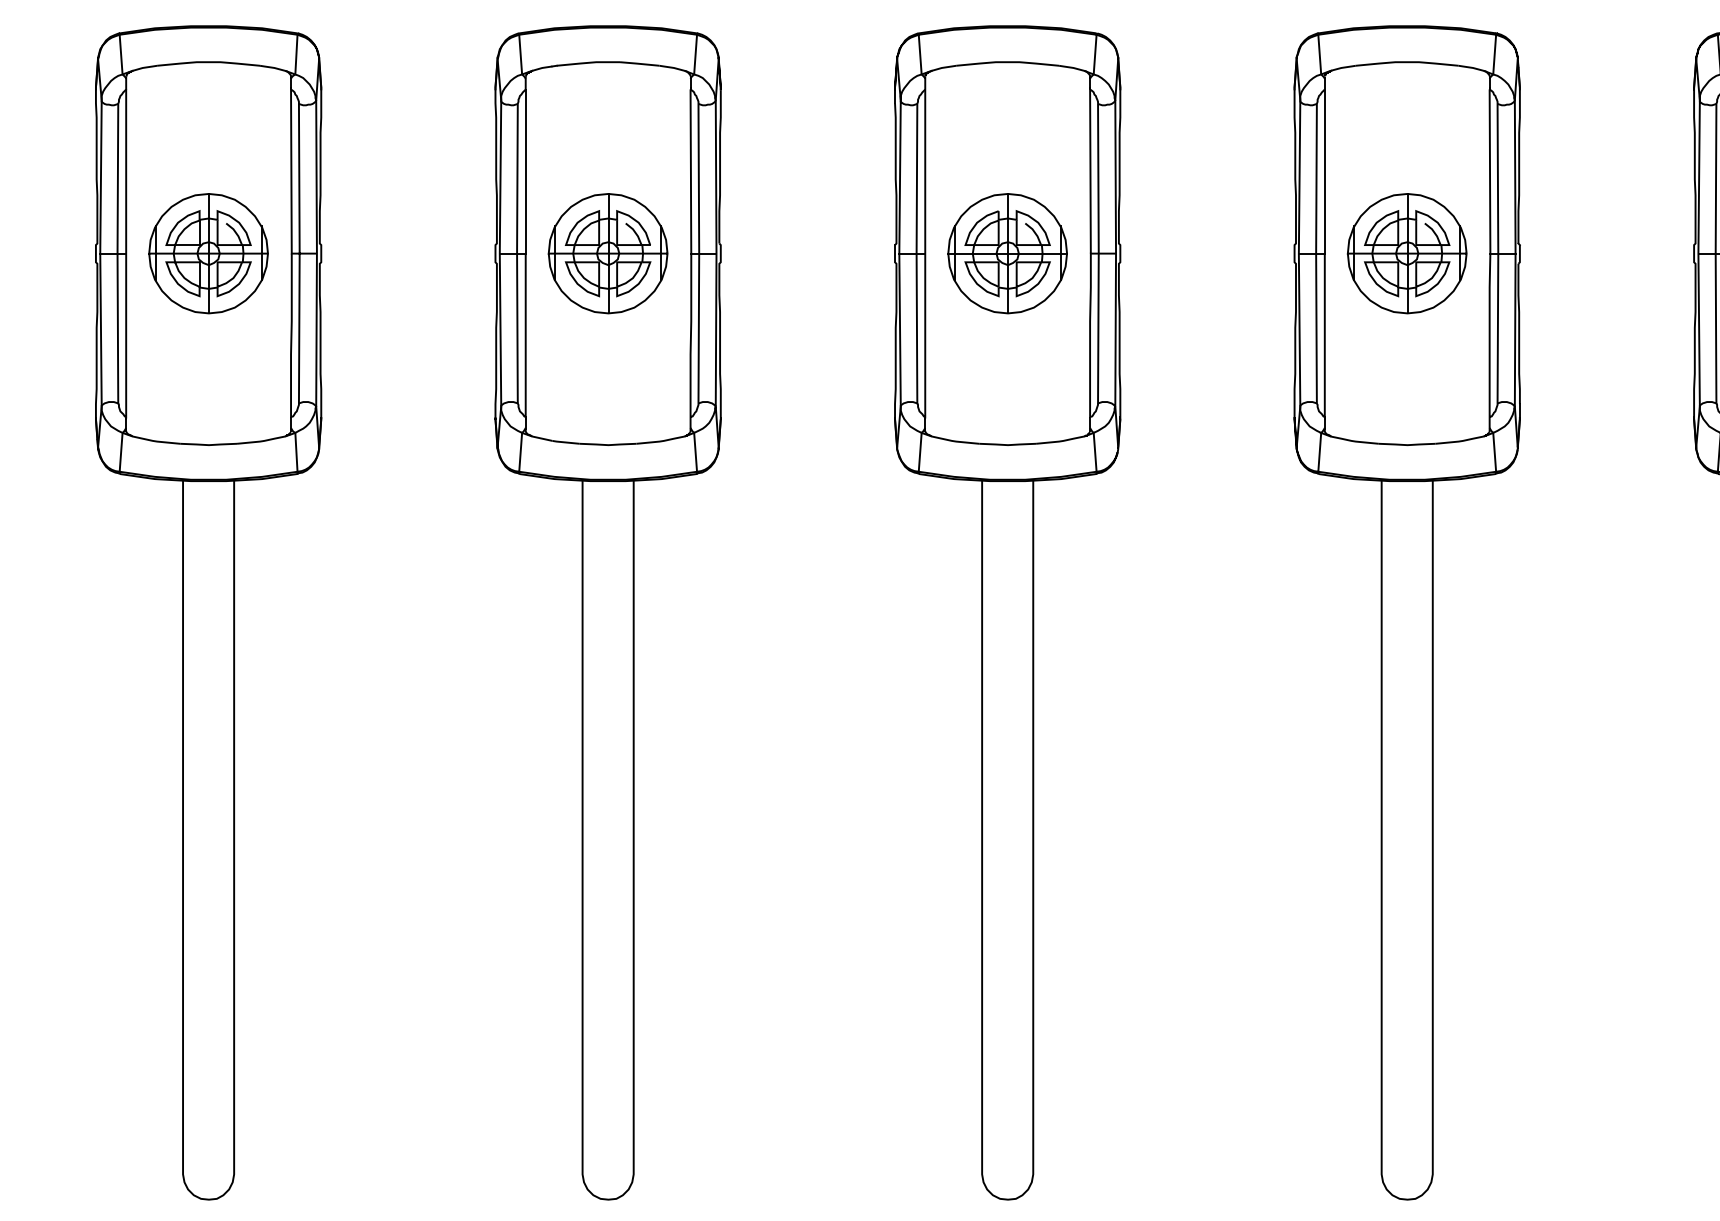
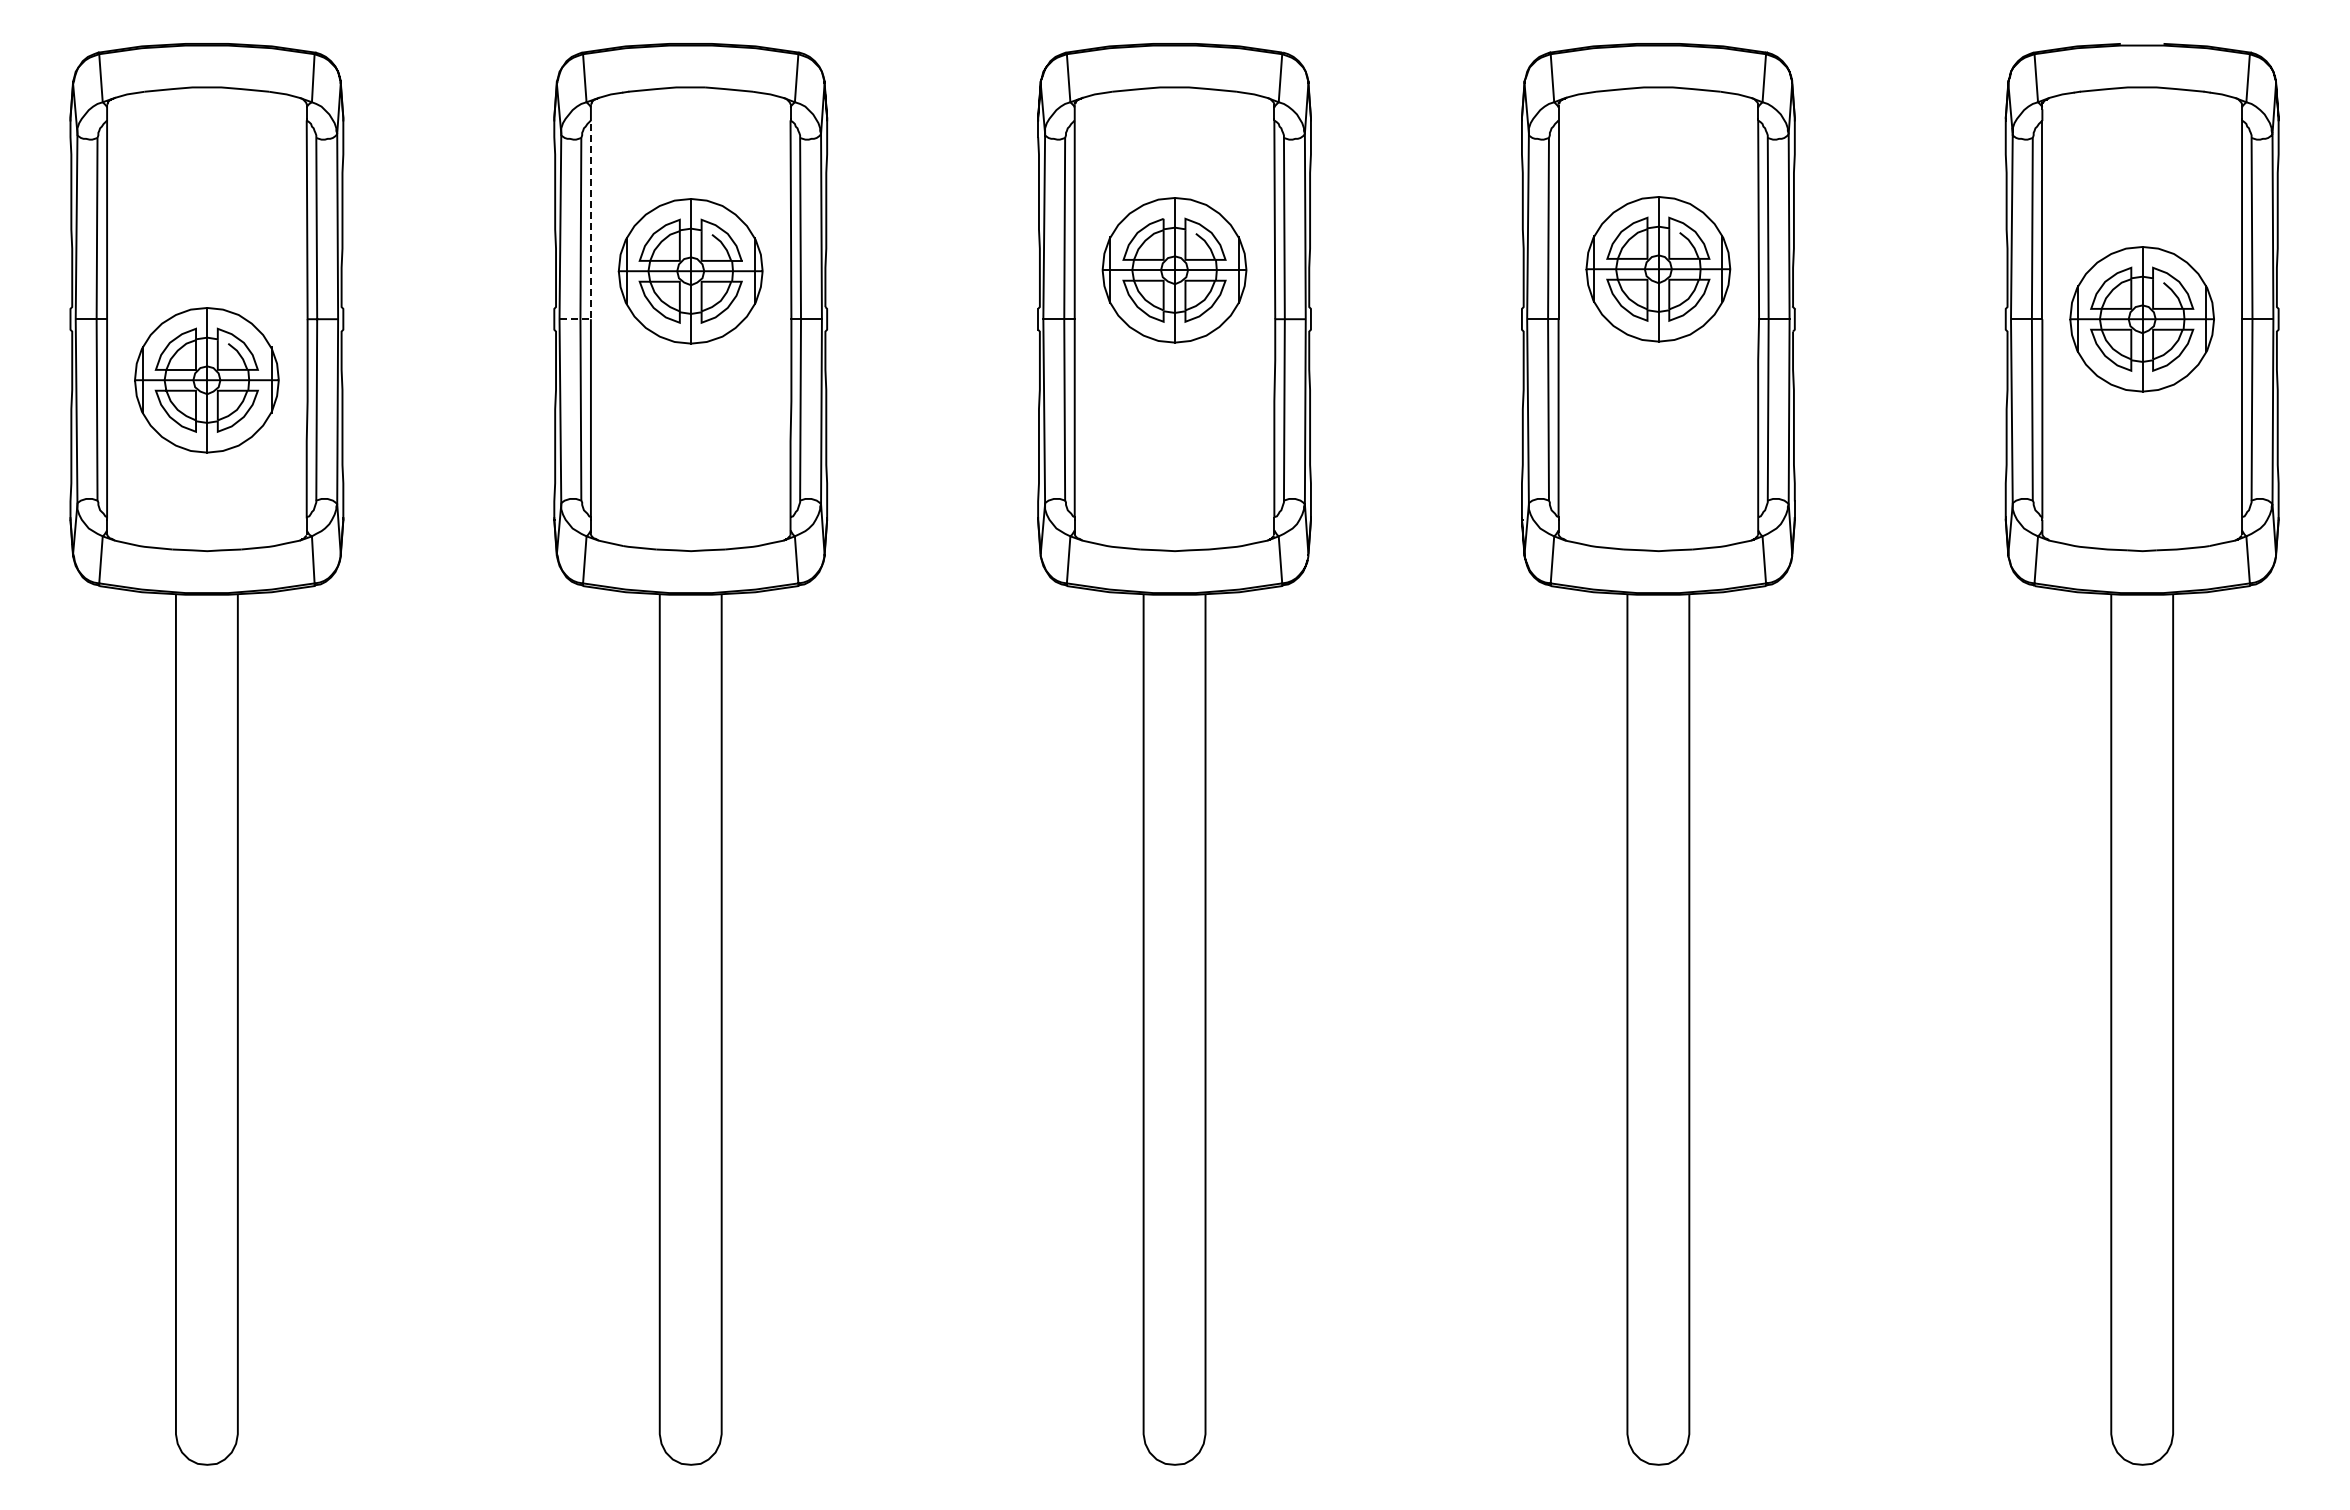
line: (525, 185) -> (590, 236), solid -> dashed
part: (208, 253) -> (206, 380), moved
part: (607, 253) -> (690, 271), moved
part: (1007, 253) -> (1174, 270), moved
part: (1407, 253) -> (1658, 269), moved

